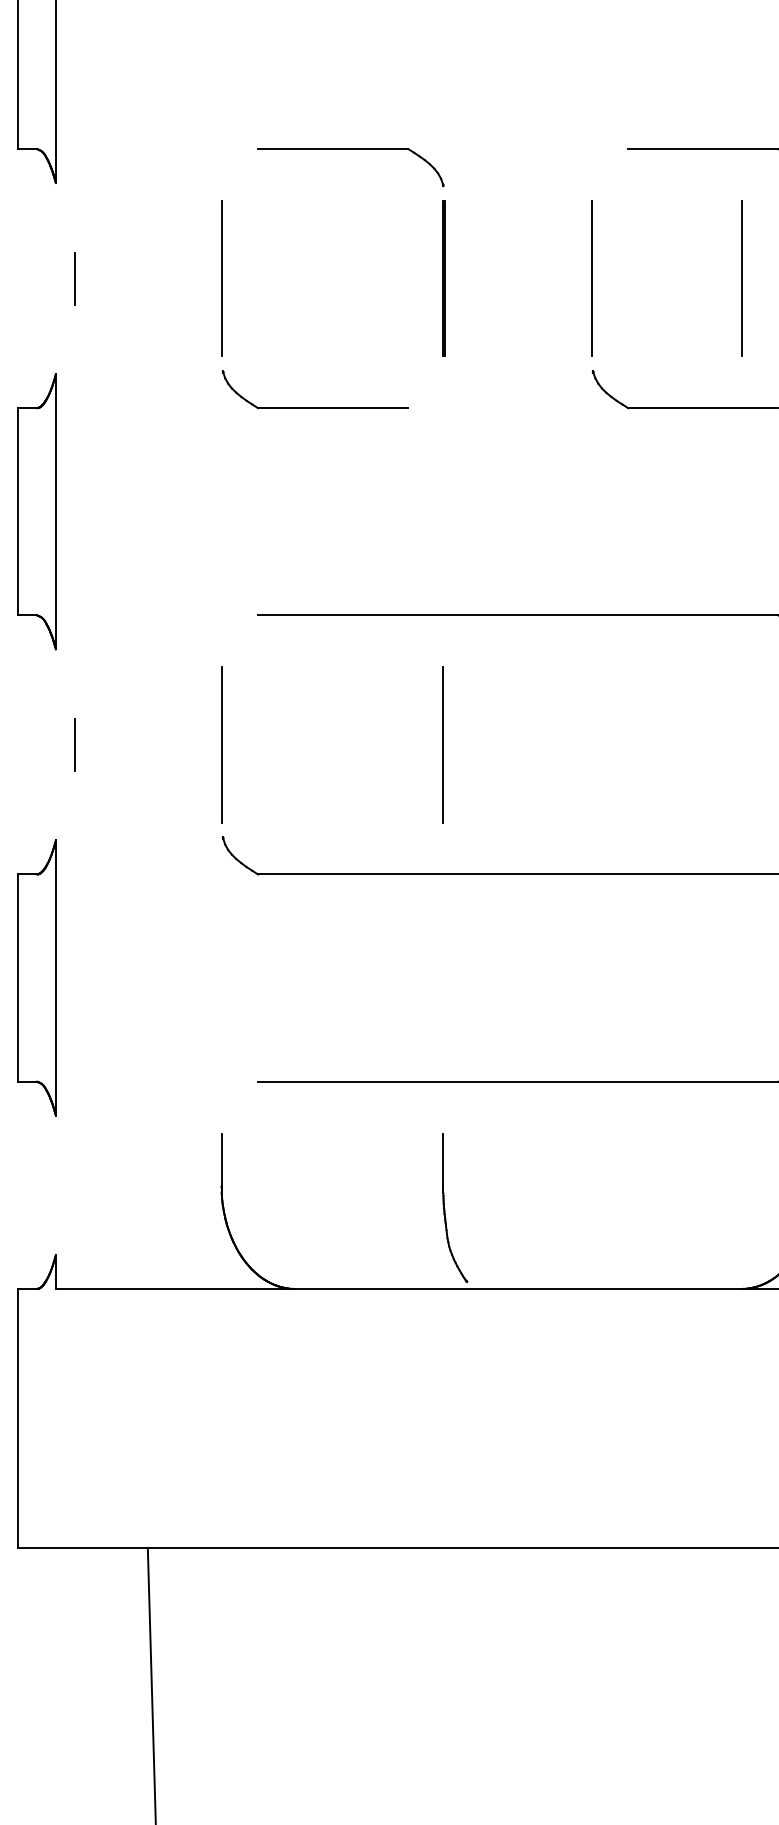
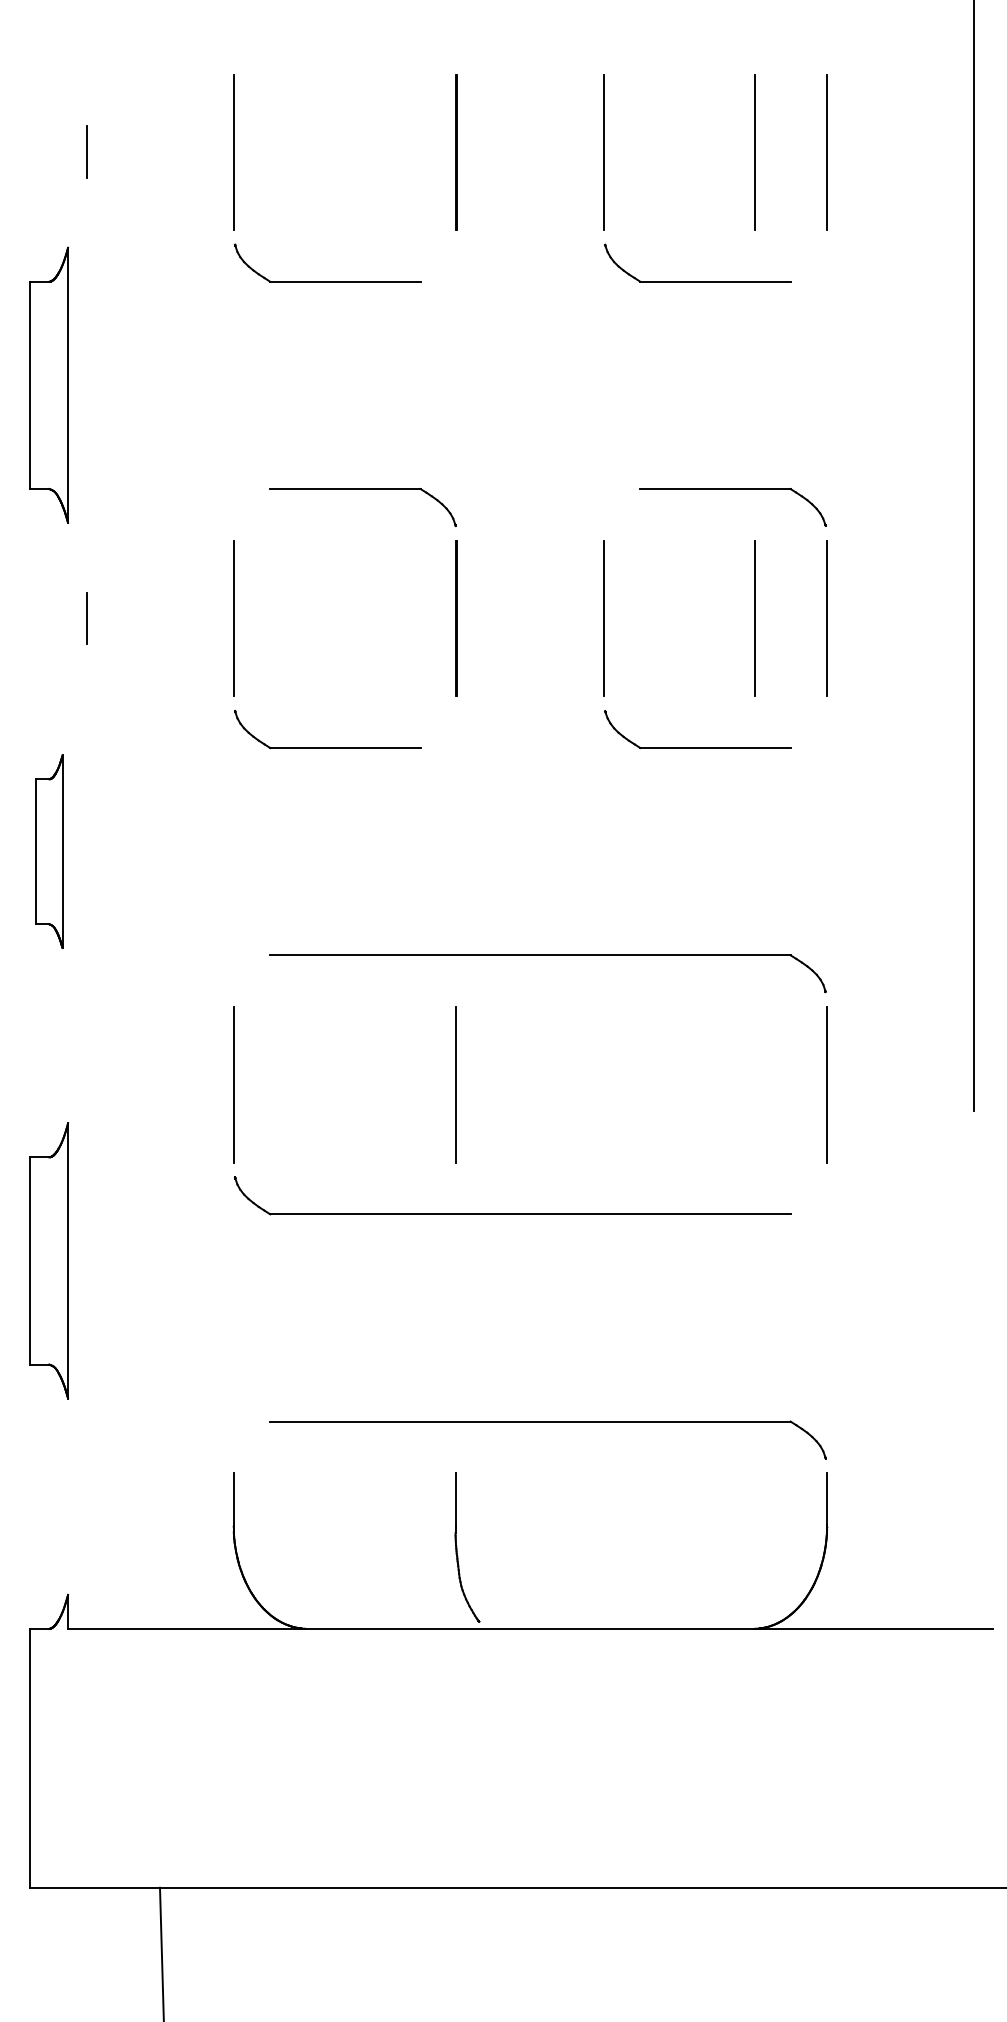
part: (37, 511) -> (49, 851), size x0.7
line: (75, 744) -> (87, 1084), removed
part: (36, 977) -> (48, 1260), moved

